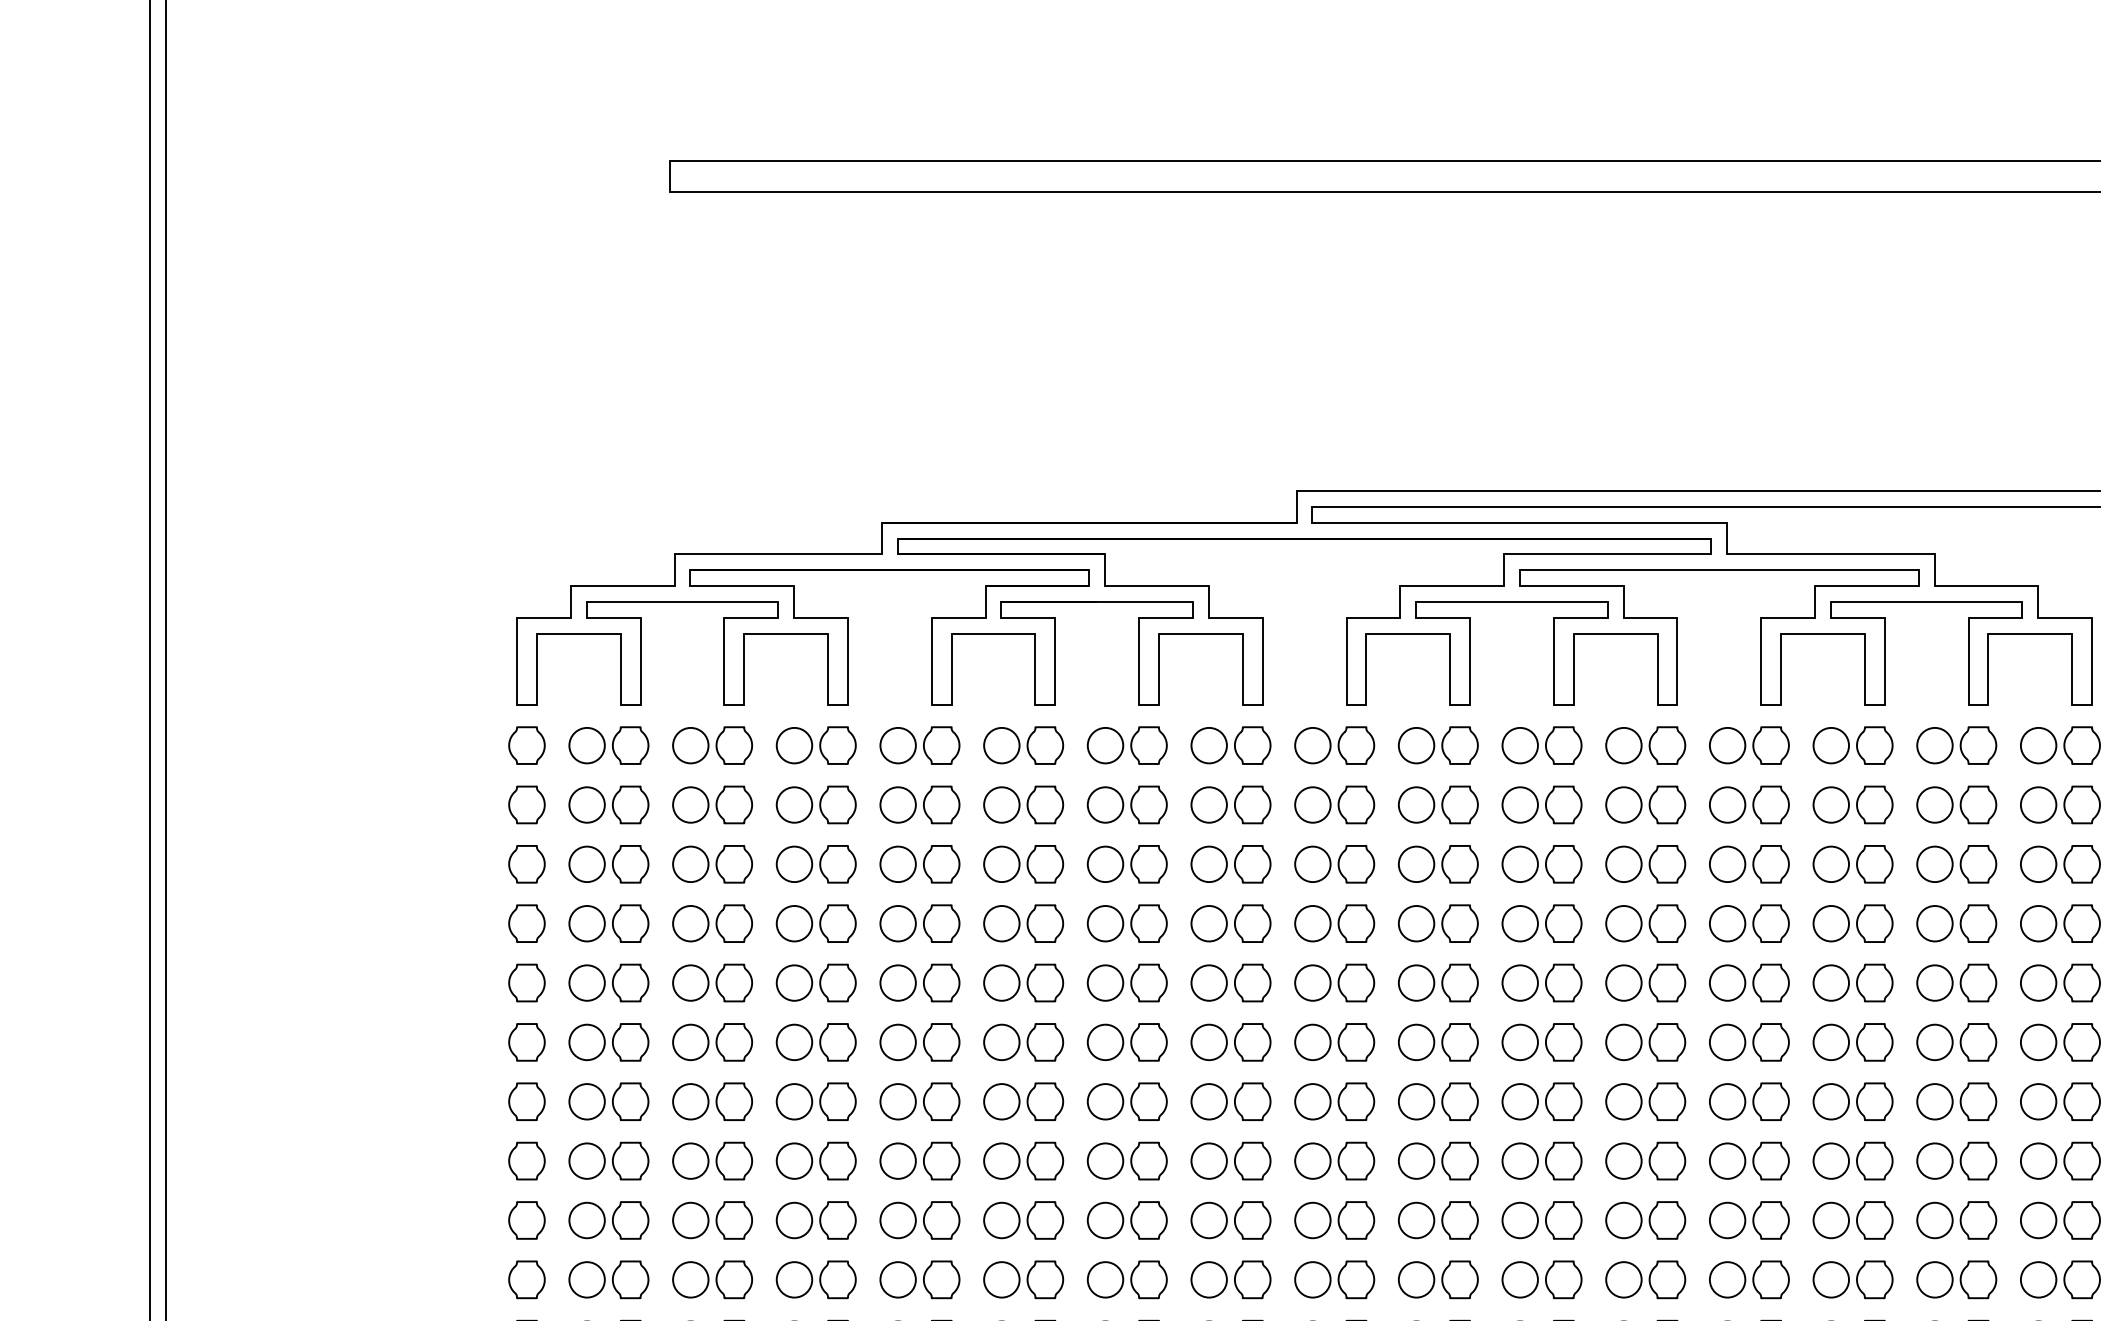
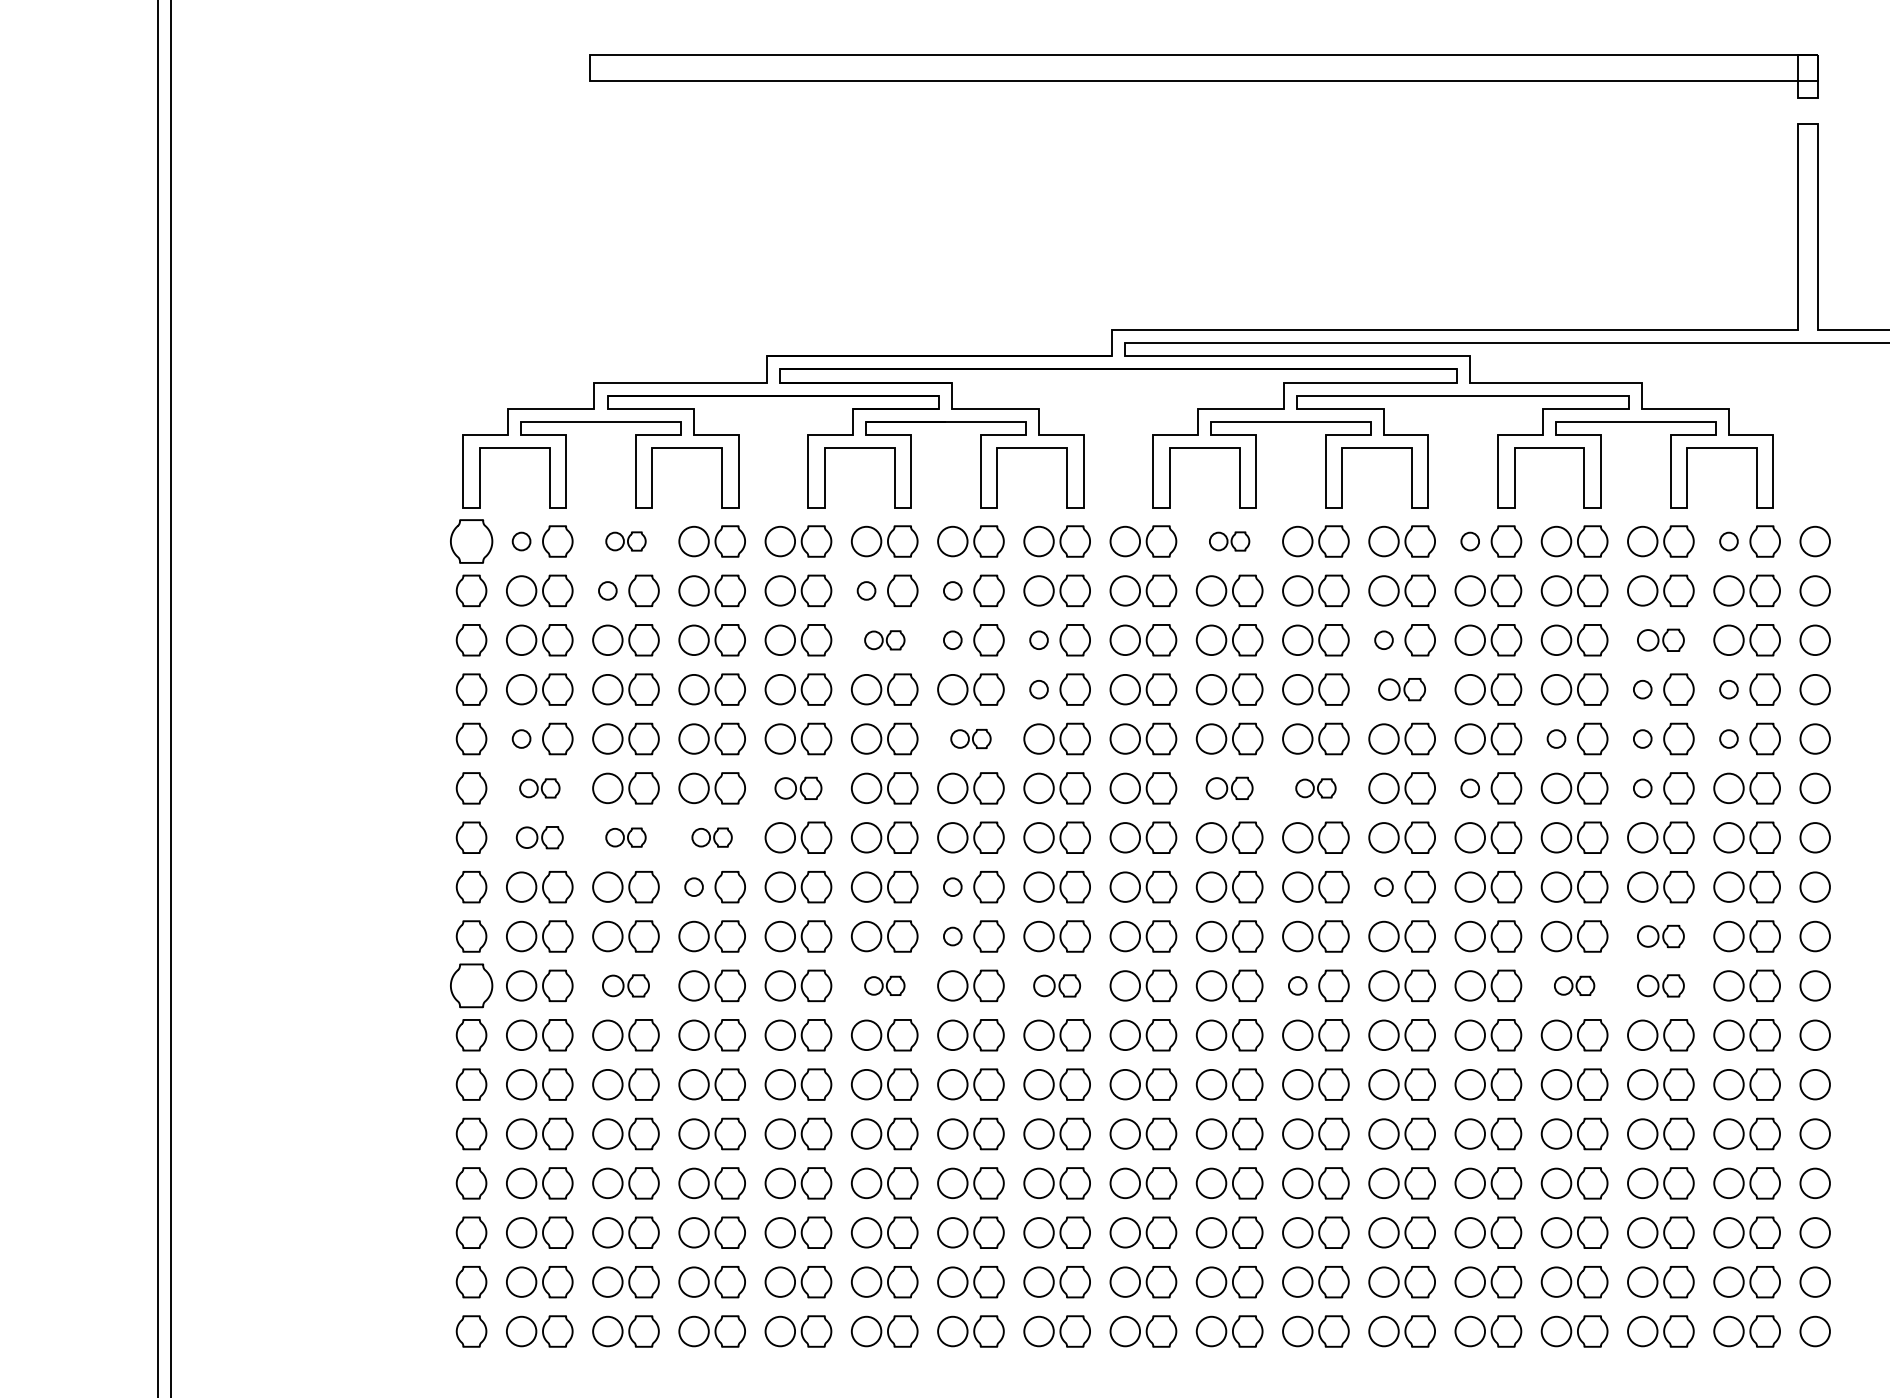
part: (526, 745) -> (471, 541), size x1.4
circle: (586, 745) -> (521, 541), size x0.6
part: (712, 745) -> (625, 541), size x0.6
part: (1438, 745) -> (1229, 541), size x0.6
circle: (1727, 745) -> (1470, 541), size x0.6
circle: (2038, 745) -> (1728, 541), size x0.6
circle: (690, 804) -> (607, 590), size x0.6
circle: (1001, 804) -> (866, 590), size x0.6
circle: (1105, 804) -> (952, 590), size x0.6
part: (1023, 864) -> (884, 640), size x0.6
circle: (1105, 864) -> (952, 640), size x0.6
circle: (1208, 864) -> (1038, 640), size x0.6
circle: (1623, 864) -> (1383, 640), size x0.6
part: (1956, 864) -> (1660, 640), size x0.7
circle: (1208, 923) -> (1038, 689), size x0.6
part: (1644, 923) -> (1401, 689), size x0.7
circle: (1934, 923) -> (1642, 689), size x0.6
circle: (2038, 923) -> (1728, 689), size x0.6
circle: (586, 982) -> (521, 738), size x0.6
part: (1126, 982) -> (970, 738), size x0.6
circle: (1831, 982) -> (1556, 738), size x0.6
circle: (1934, 982) -> (1642, 738), size x0.6
circle: (2038, 982) -> (1728, 738), size x0.6
part: (608, 1042) -> (539, 788), size x0.6
part: (920, 1042) -> (798, 788), size x0.7
part: (1438, 1042) -> (1229, 788), size x0.7
part: (1541, 1042) -> (1315, 788), size x0.6
circle: (1727, 1042) -> (1470, 788), size x0.6
circle: (1934, 1042) -> (1642, 788), size x0.6
part: (608, 1101) -> (539, 837), size x0.7
part: (712, 1101) -> (625, 837), size x0.6
part: (815, 1101) -> (711, 837), size x0.6
circle: (793, 1160) -> (693, 886), size x0.6
circle: (1105, 1160) -> (952, 886), size x0.6
circle: (1623, 1160) -> (1383, 886), size x0.6
circle: (1105, 1220) -> (952, 936), size x0.6
part: (1956, 1220) -> (1660, 936), size x0.7
part: (526, 1279) -> (471, 985), size x1.4
part: (712, 1279) -> (625, 985), size x0.7
part: (1023, 1279) -> (884, 985), size x0.6
part: (1230, 1279) -> (1056, 985), size x0.7
circle: (1519, 1279) -> (1297, 985), size x0.6
part: (1852, 1279) -> (1574, 985), size x0.6
part: (1956, 1279) -> (1660, 985), size x0.7

